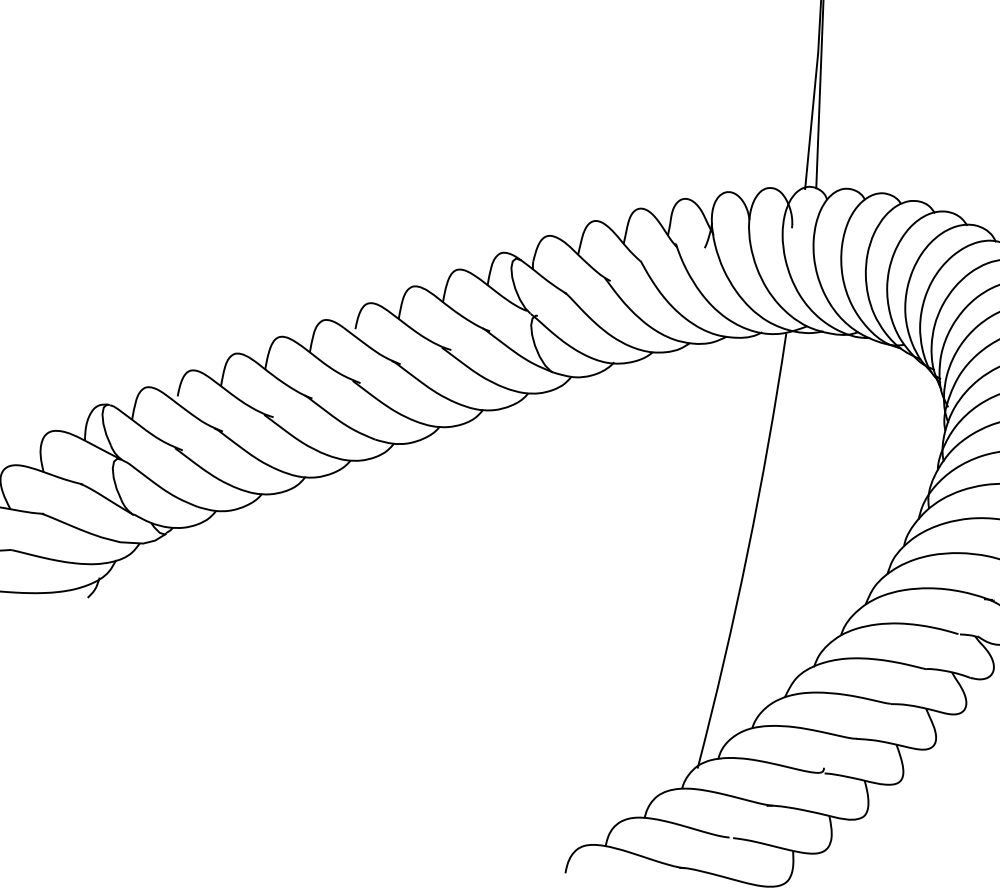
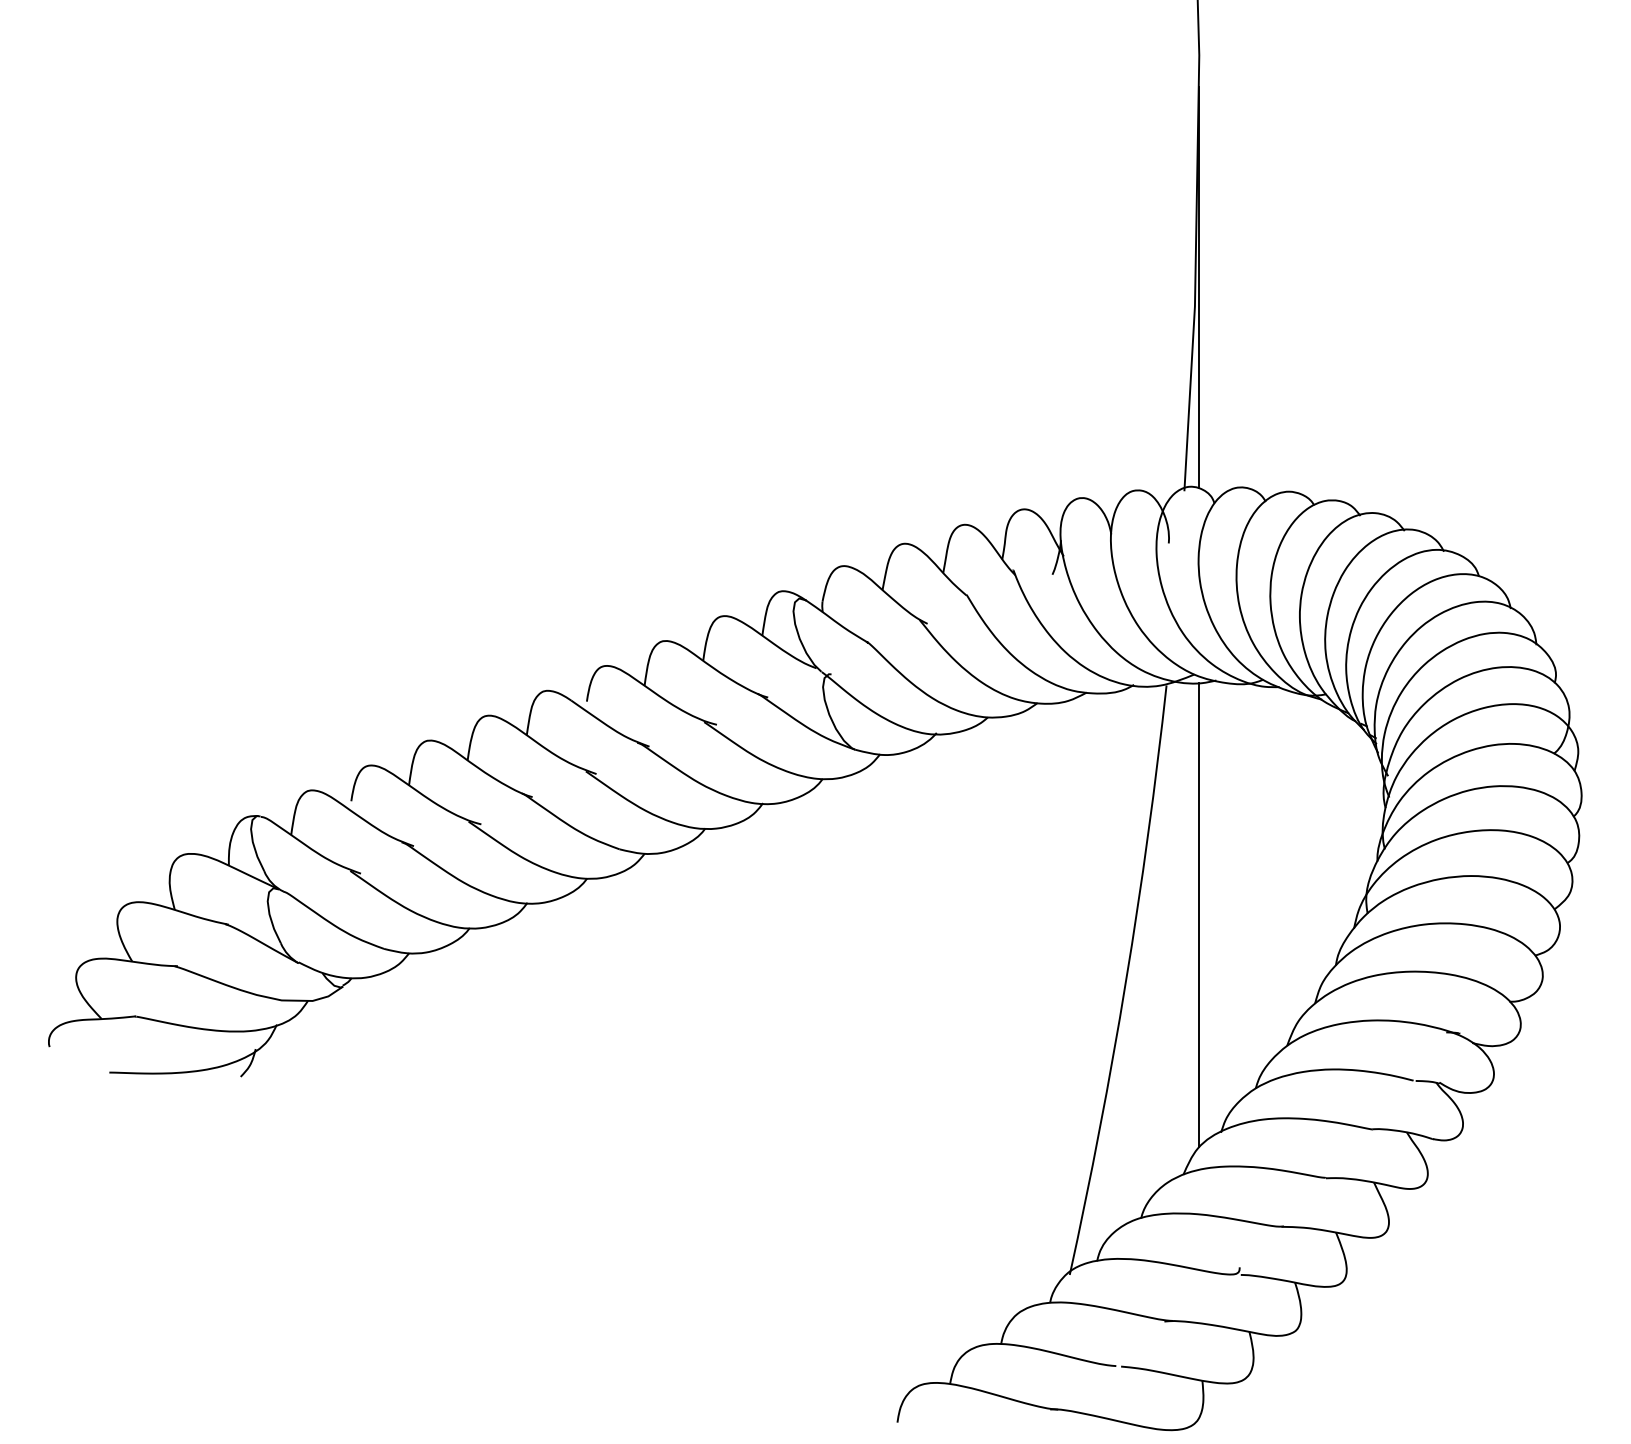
line: (804, 505) -> (1199, 915), added

